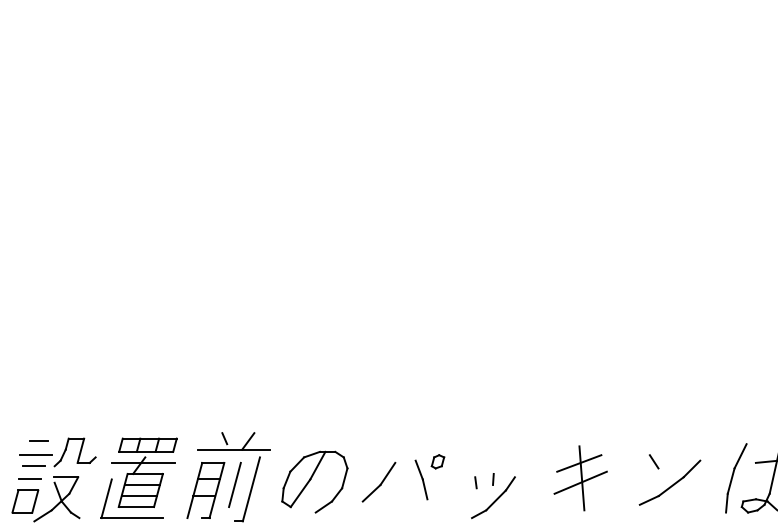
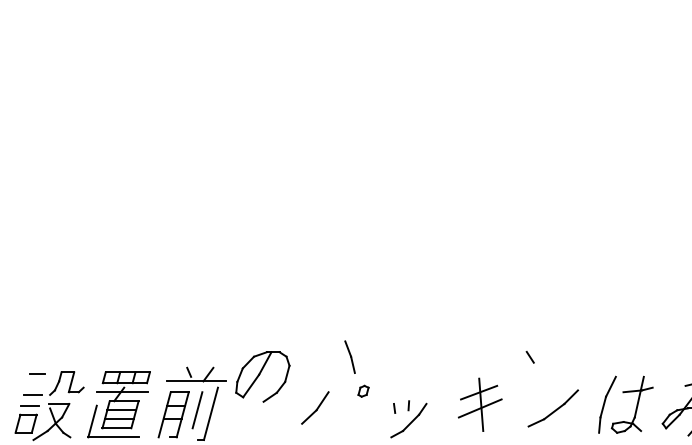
line: (35, 454) -> (34, 385), removed
line: (653, 462) -> (529, 357), moved
part: (420, 479) -> (349, 356), moved
part: (314, 481) -> (262, 376), moved

